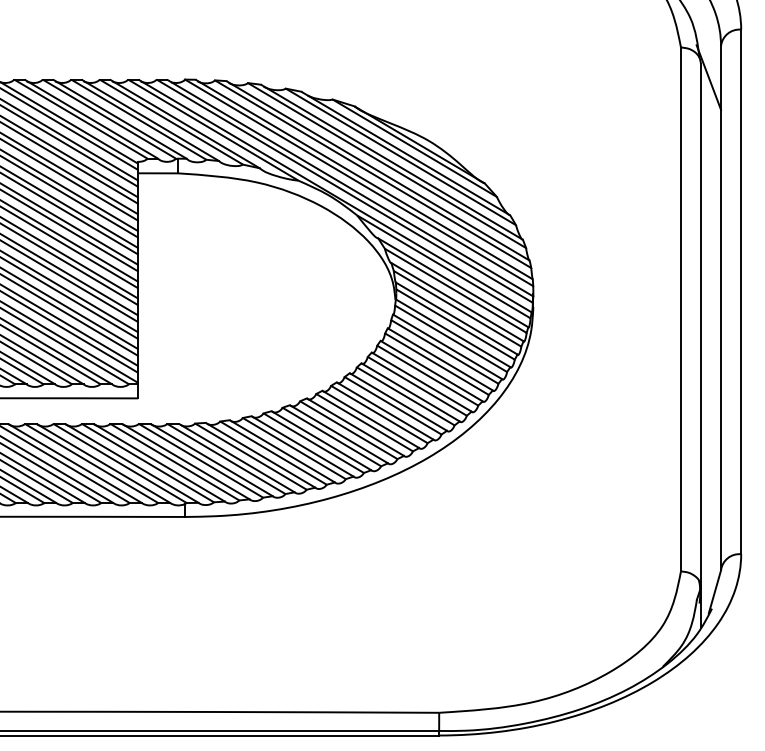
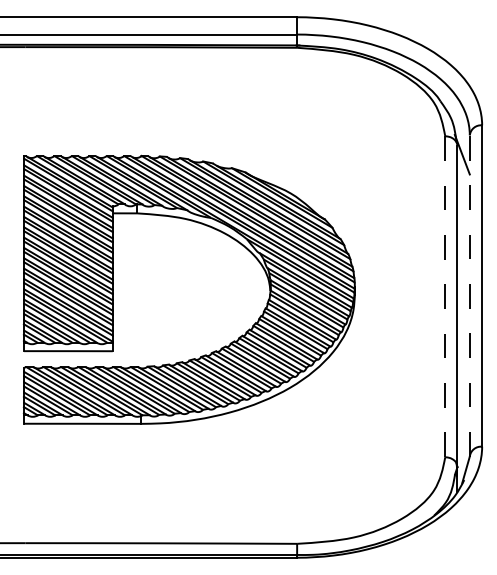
line: (720, 307) -> (469, 295), solid -> dashed
line: (681, 310) -> (445, 297), solid -> dashed

